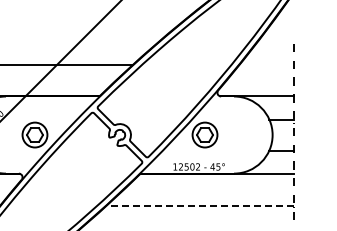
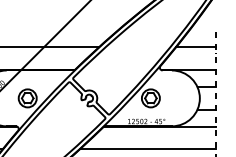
line: (266, 64) -> (195, 47), added
line: (200, 205) -> (147, 149), dashed -> solid

